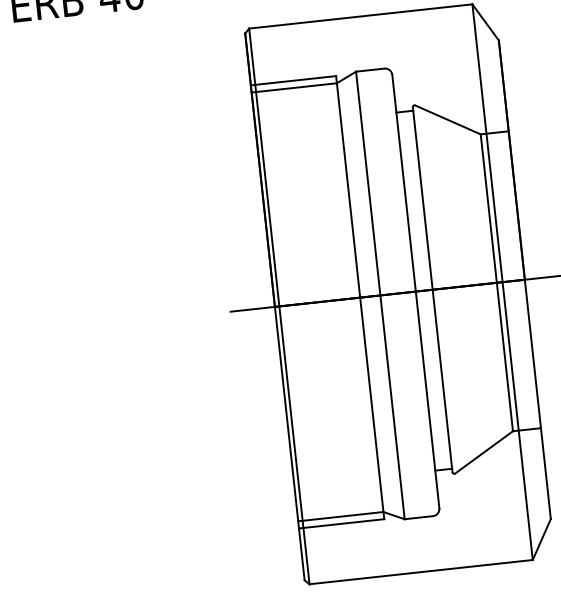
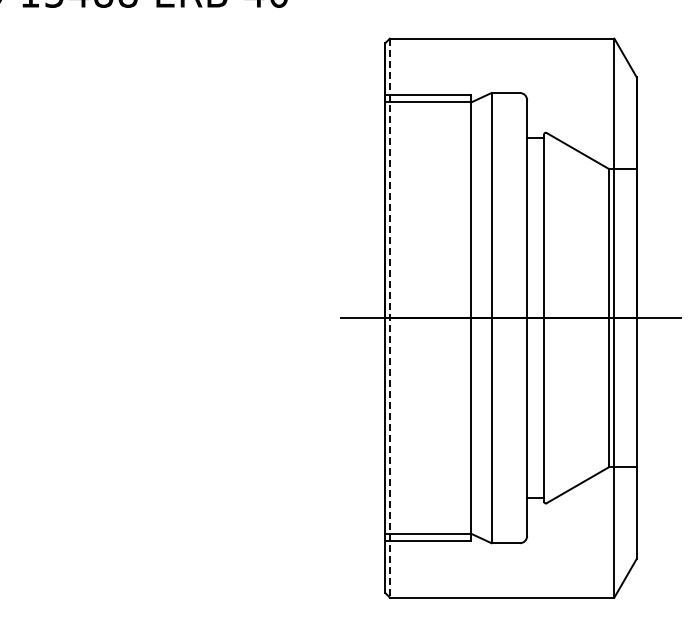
line: (279, 306) -> (389, 318), solid -> dashed

